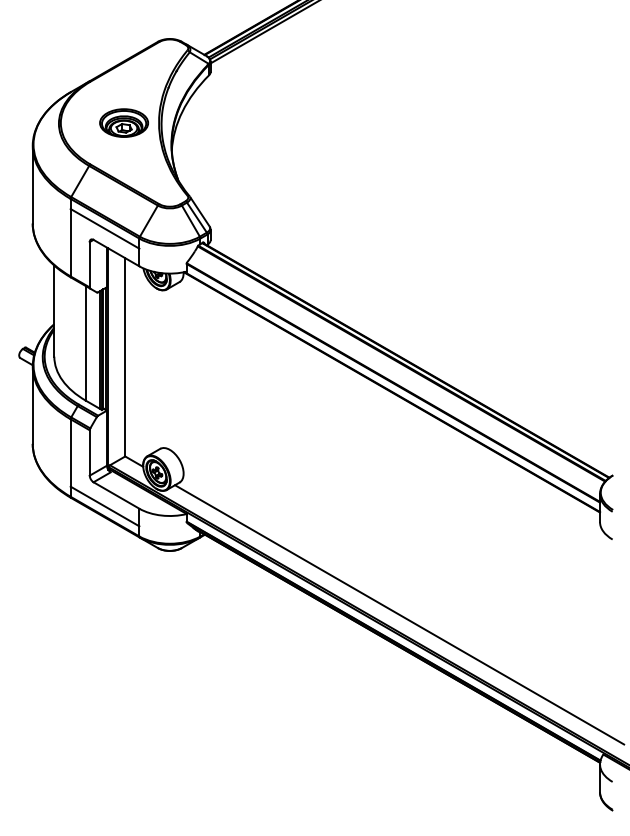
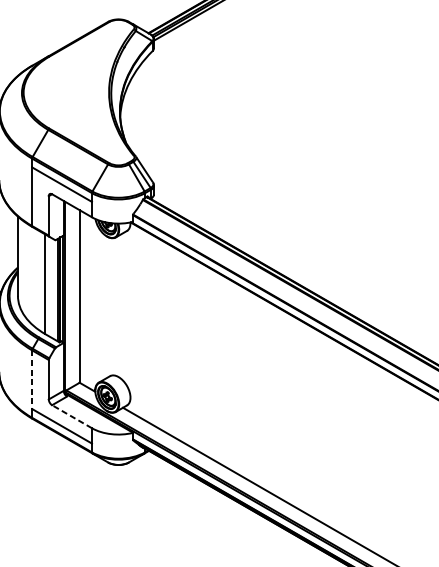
part: (123, 122) -> (78, 92), removed
line: (70, 452) -> (32, 379), solid -> dashed
line: (116, 495) -> (72, 416), solid -> dashed

